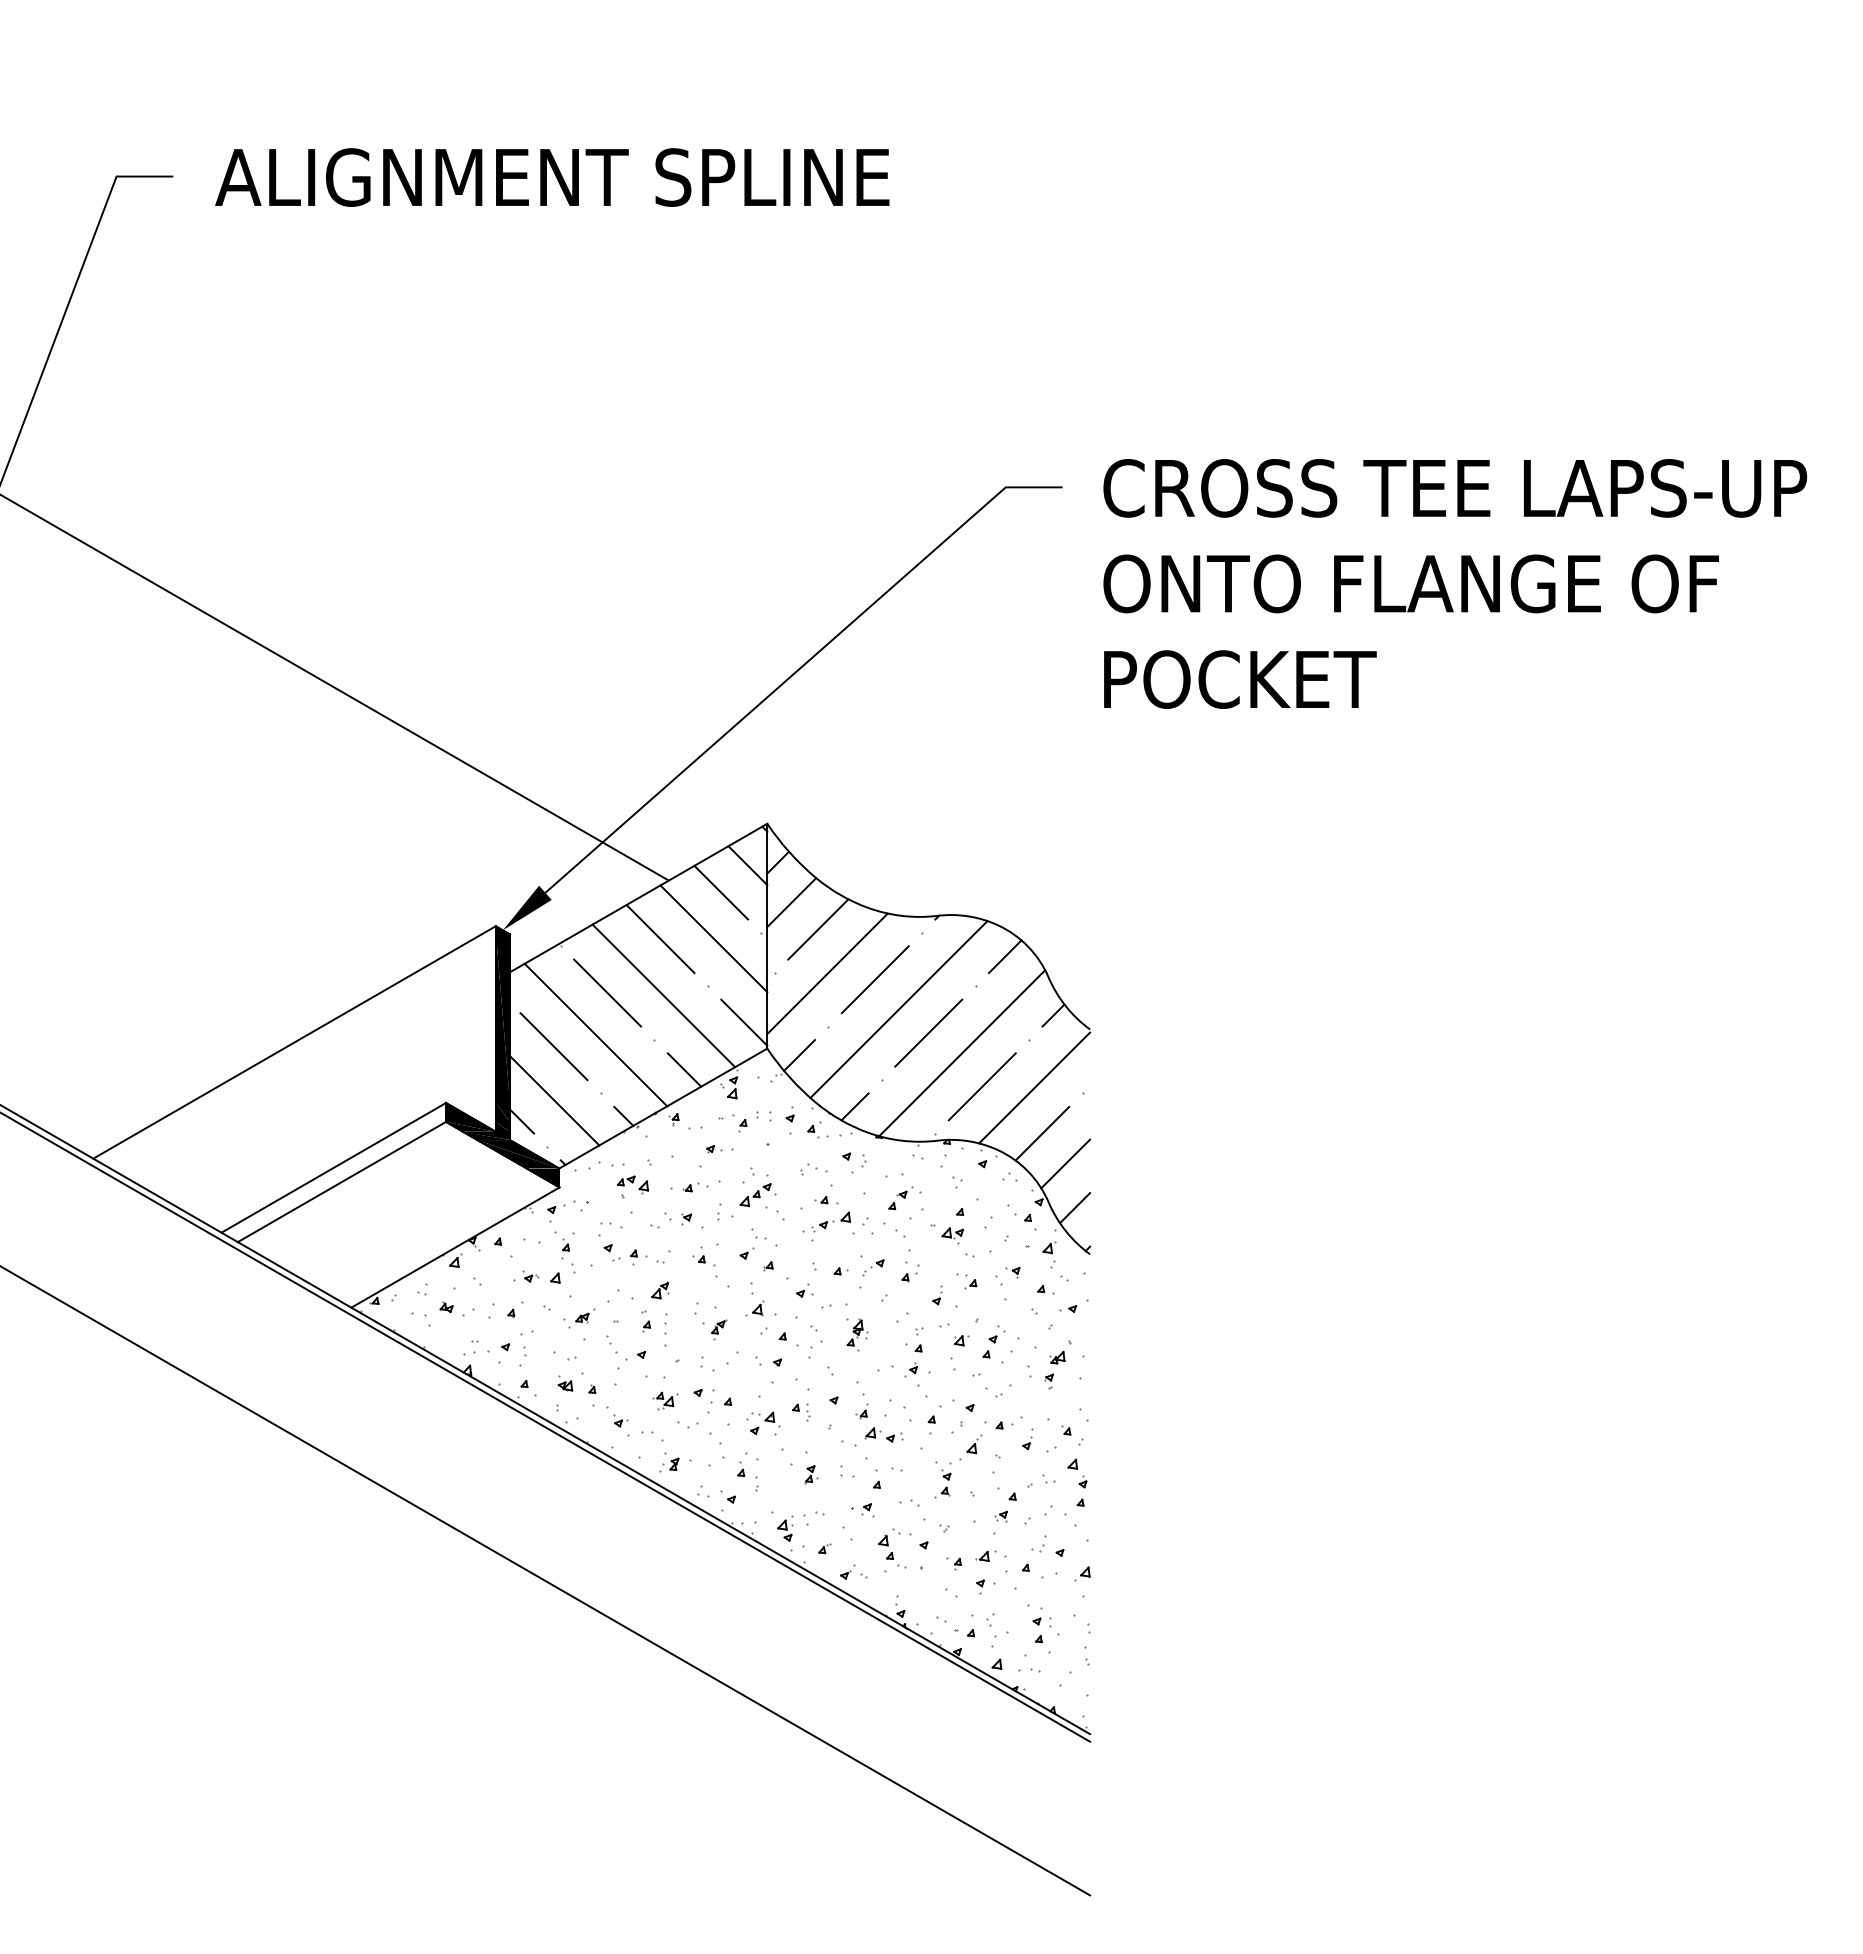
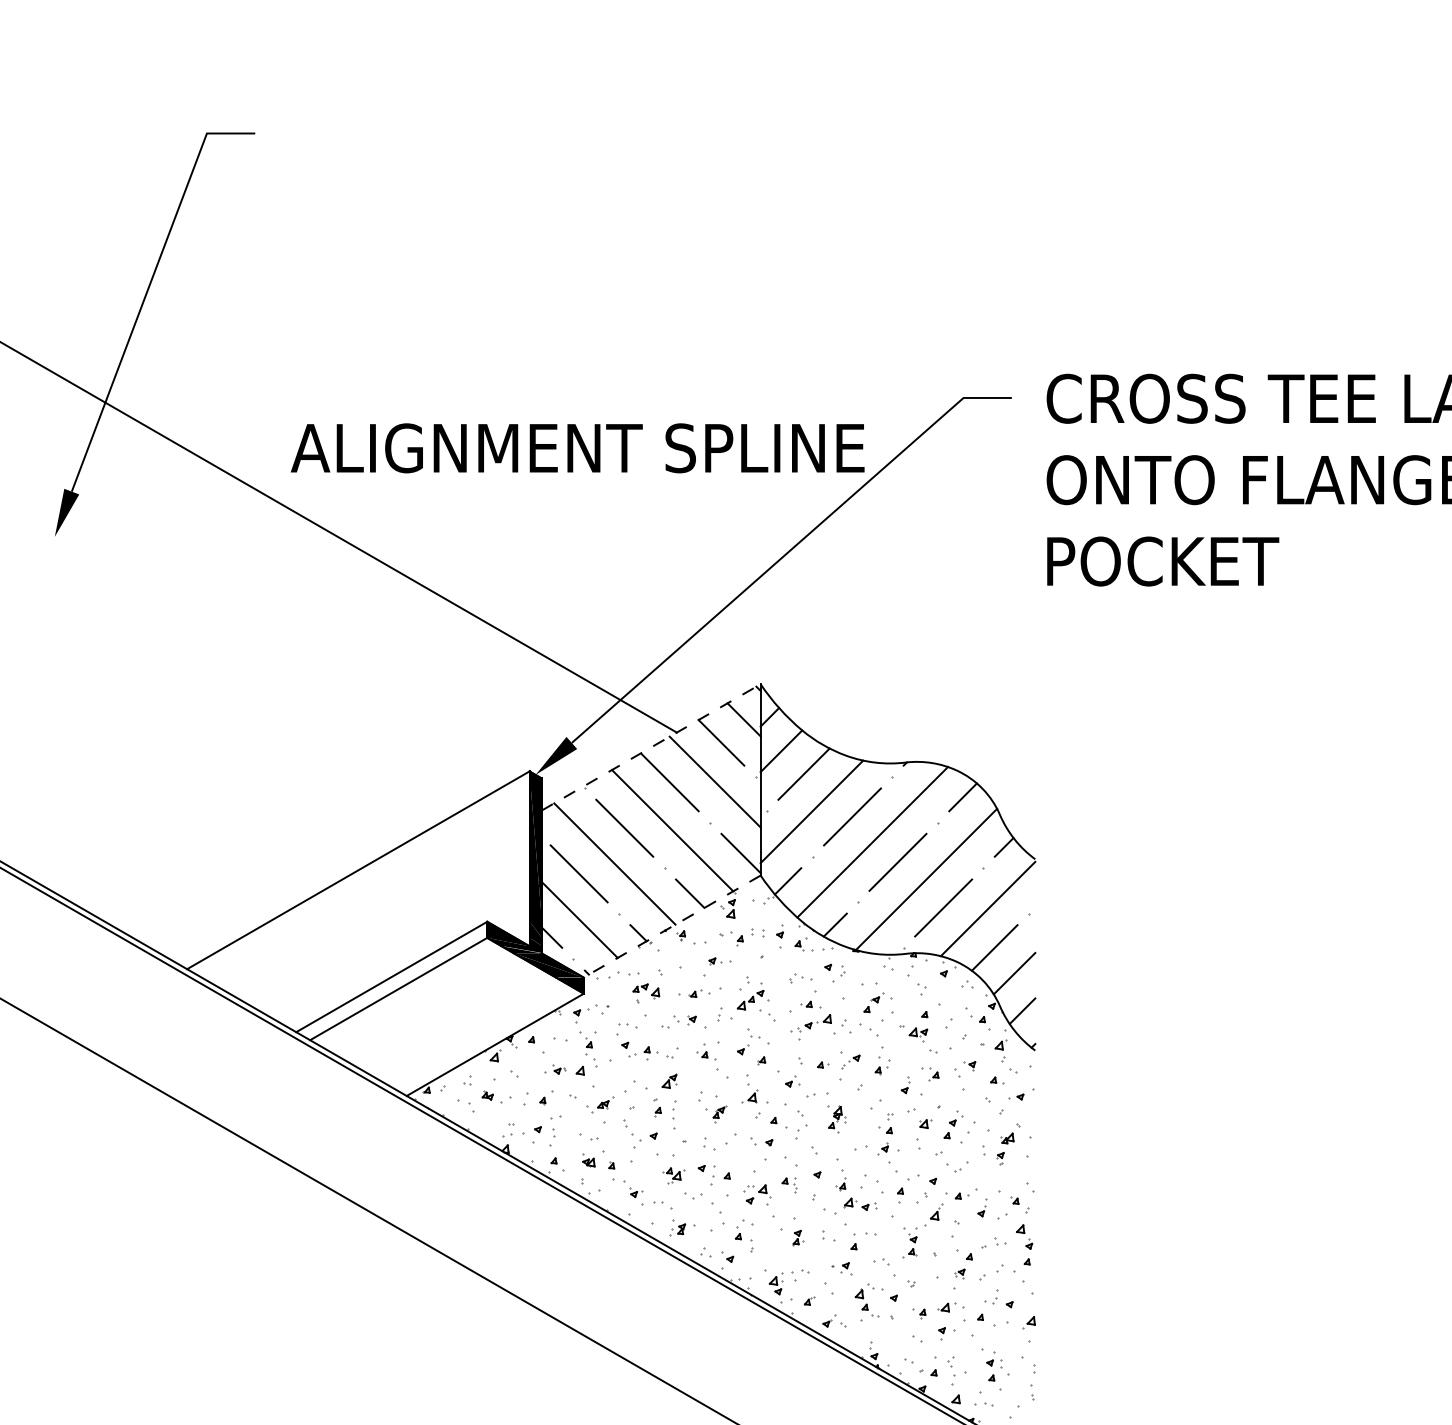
text: (552, 177) -> (577, 448), moved
line: (638, 898) -> (651, 747), solid -> dashed
line: (662, 1108) -> (671, 926), solid -> dashed

